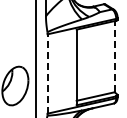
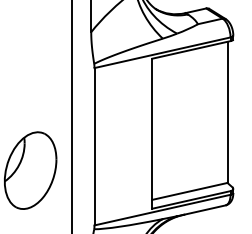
line: (114, 56) -> (227, 112), dashed -> solid
line: (47, 74) -> (94, 147), dashed -> solid

